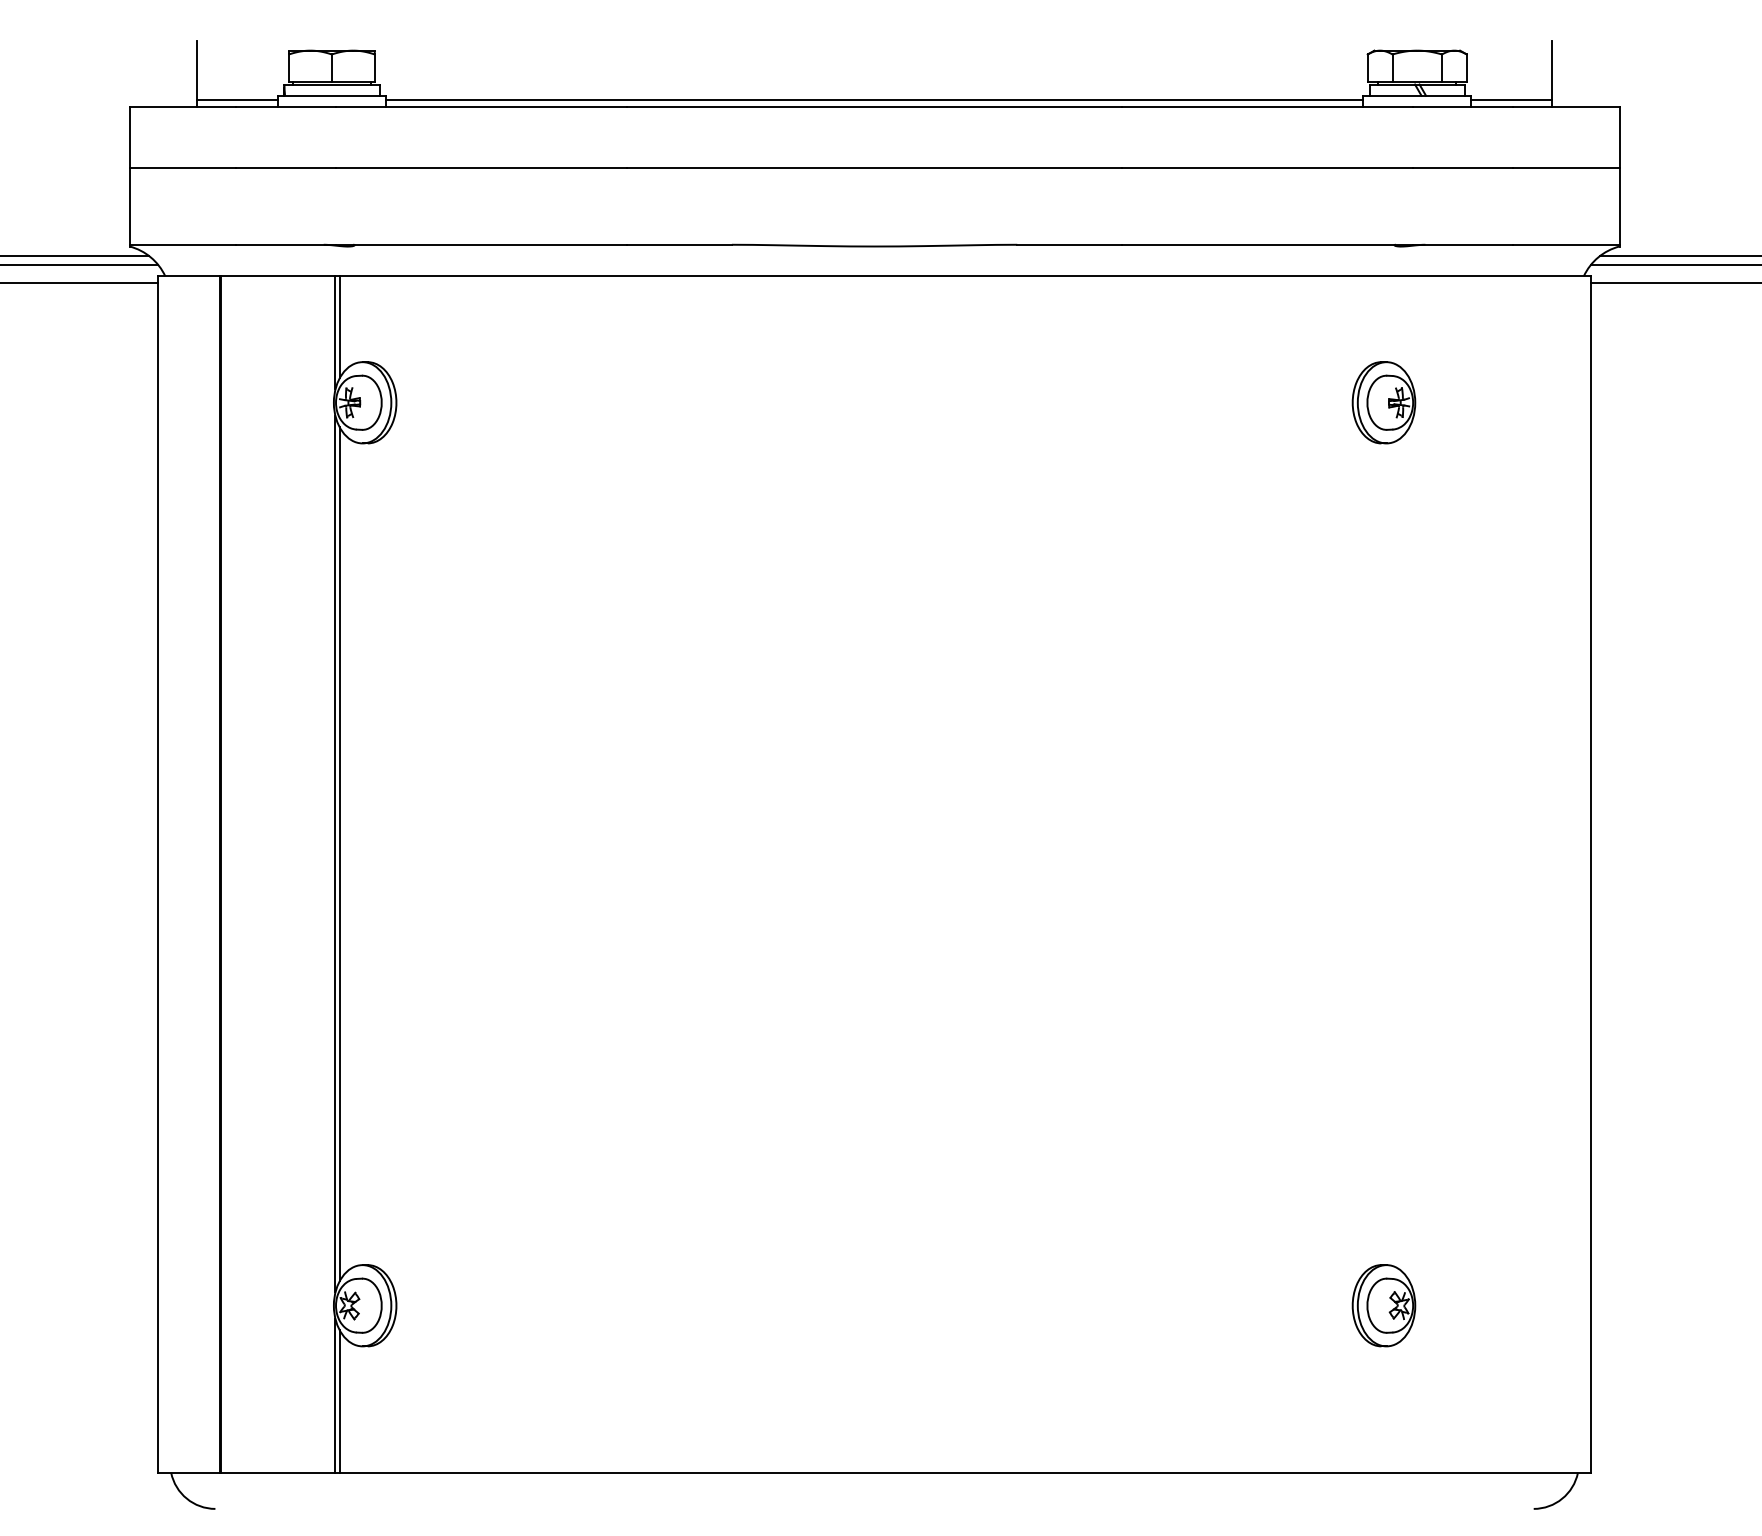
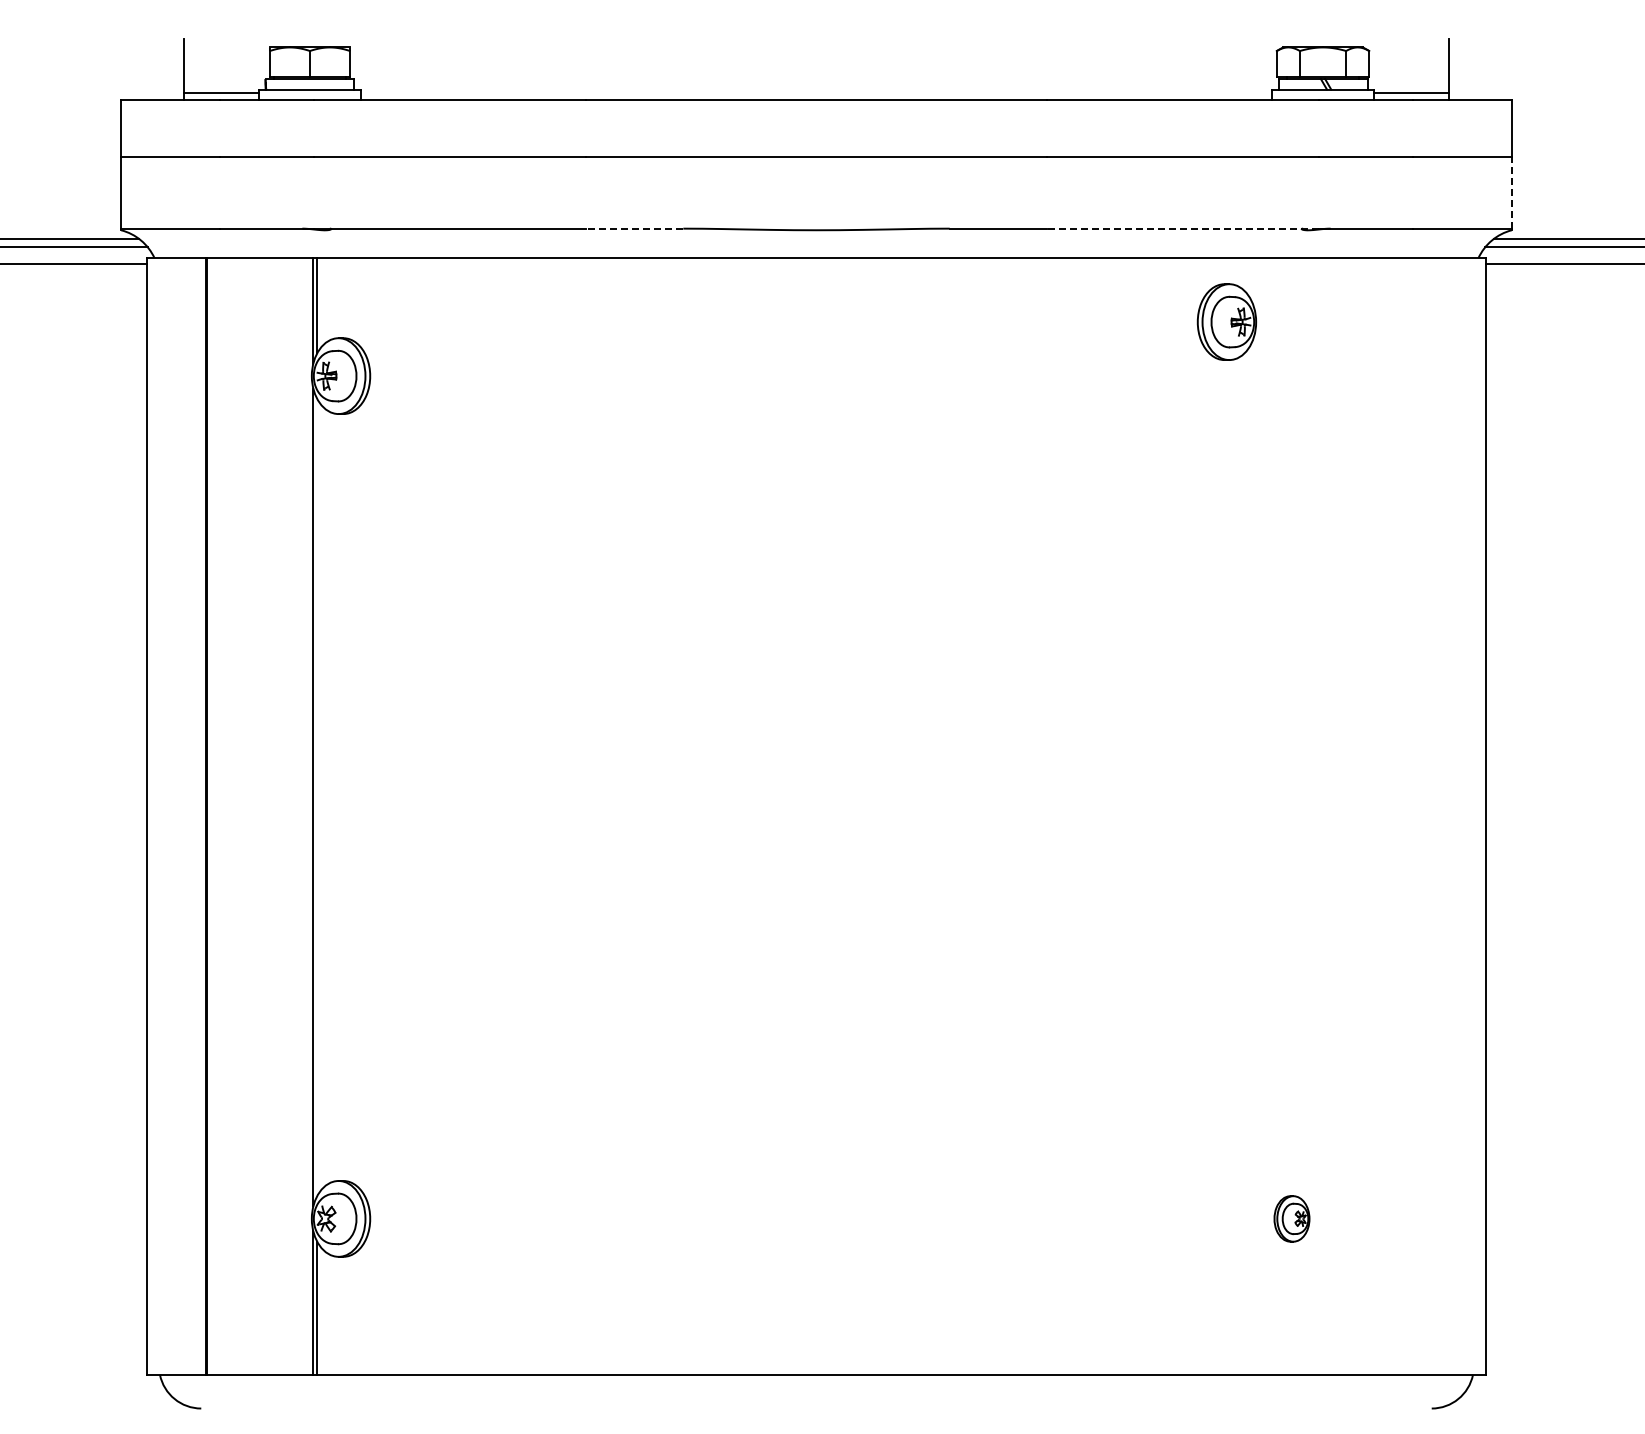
line: (874, 99) -> (816, 93), removed
line: (1619, 206) -> (1511, 192), solid -> dashed
line: (679, 244) -> (634, 228), solid -> dashed
line: (1267, 244) -> (1183, 228), solid -> dashed
part: (1383, 402) -> (1226, 321), moved
line: (339, 854) -> (317, 797), removed
part: (1383, 1305) -> (1291, 1218), size x0.6

